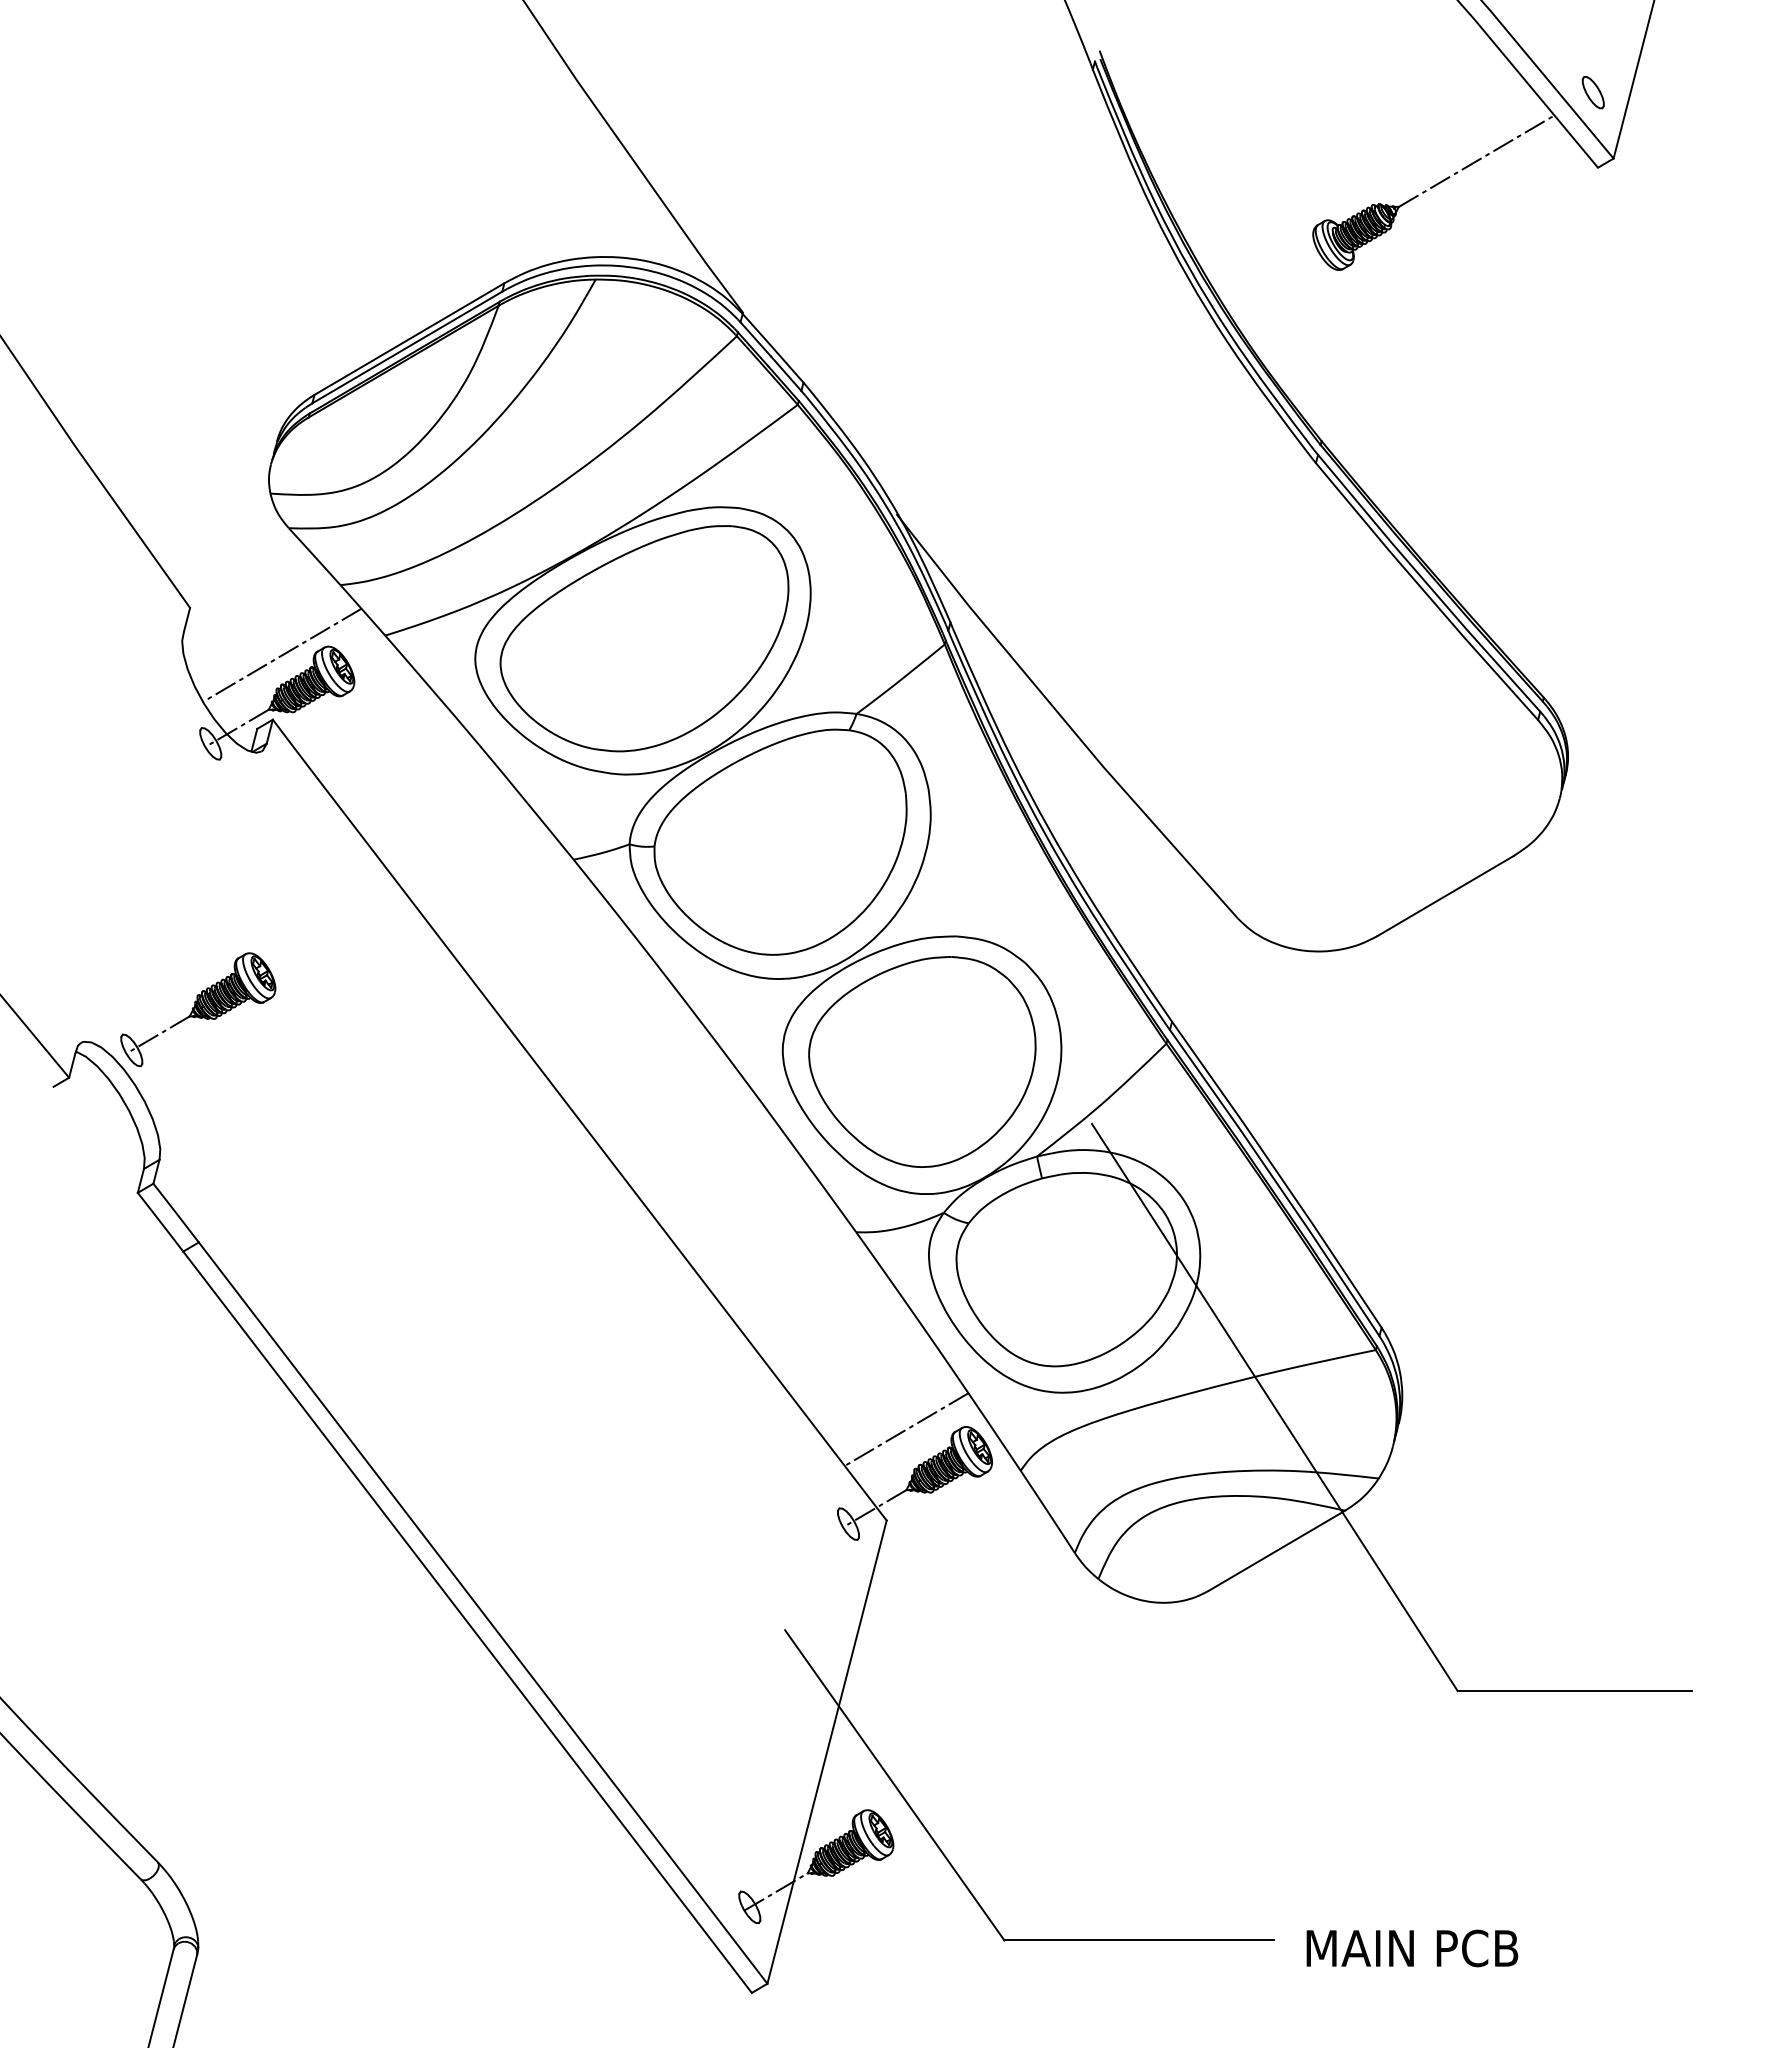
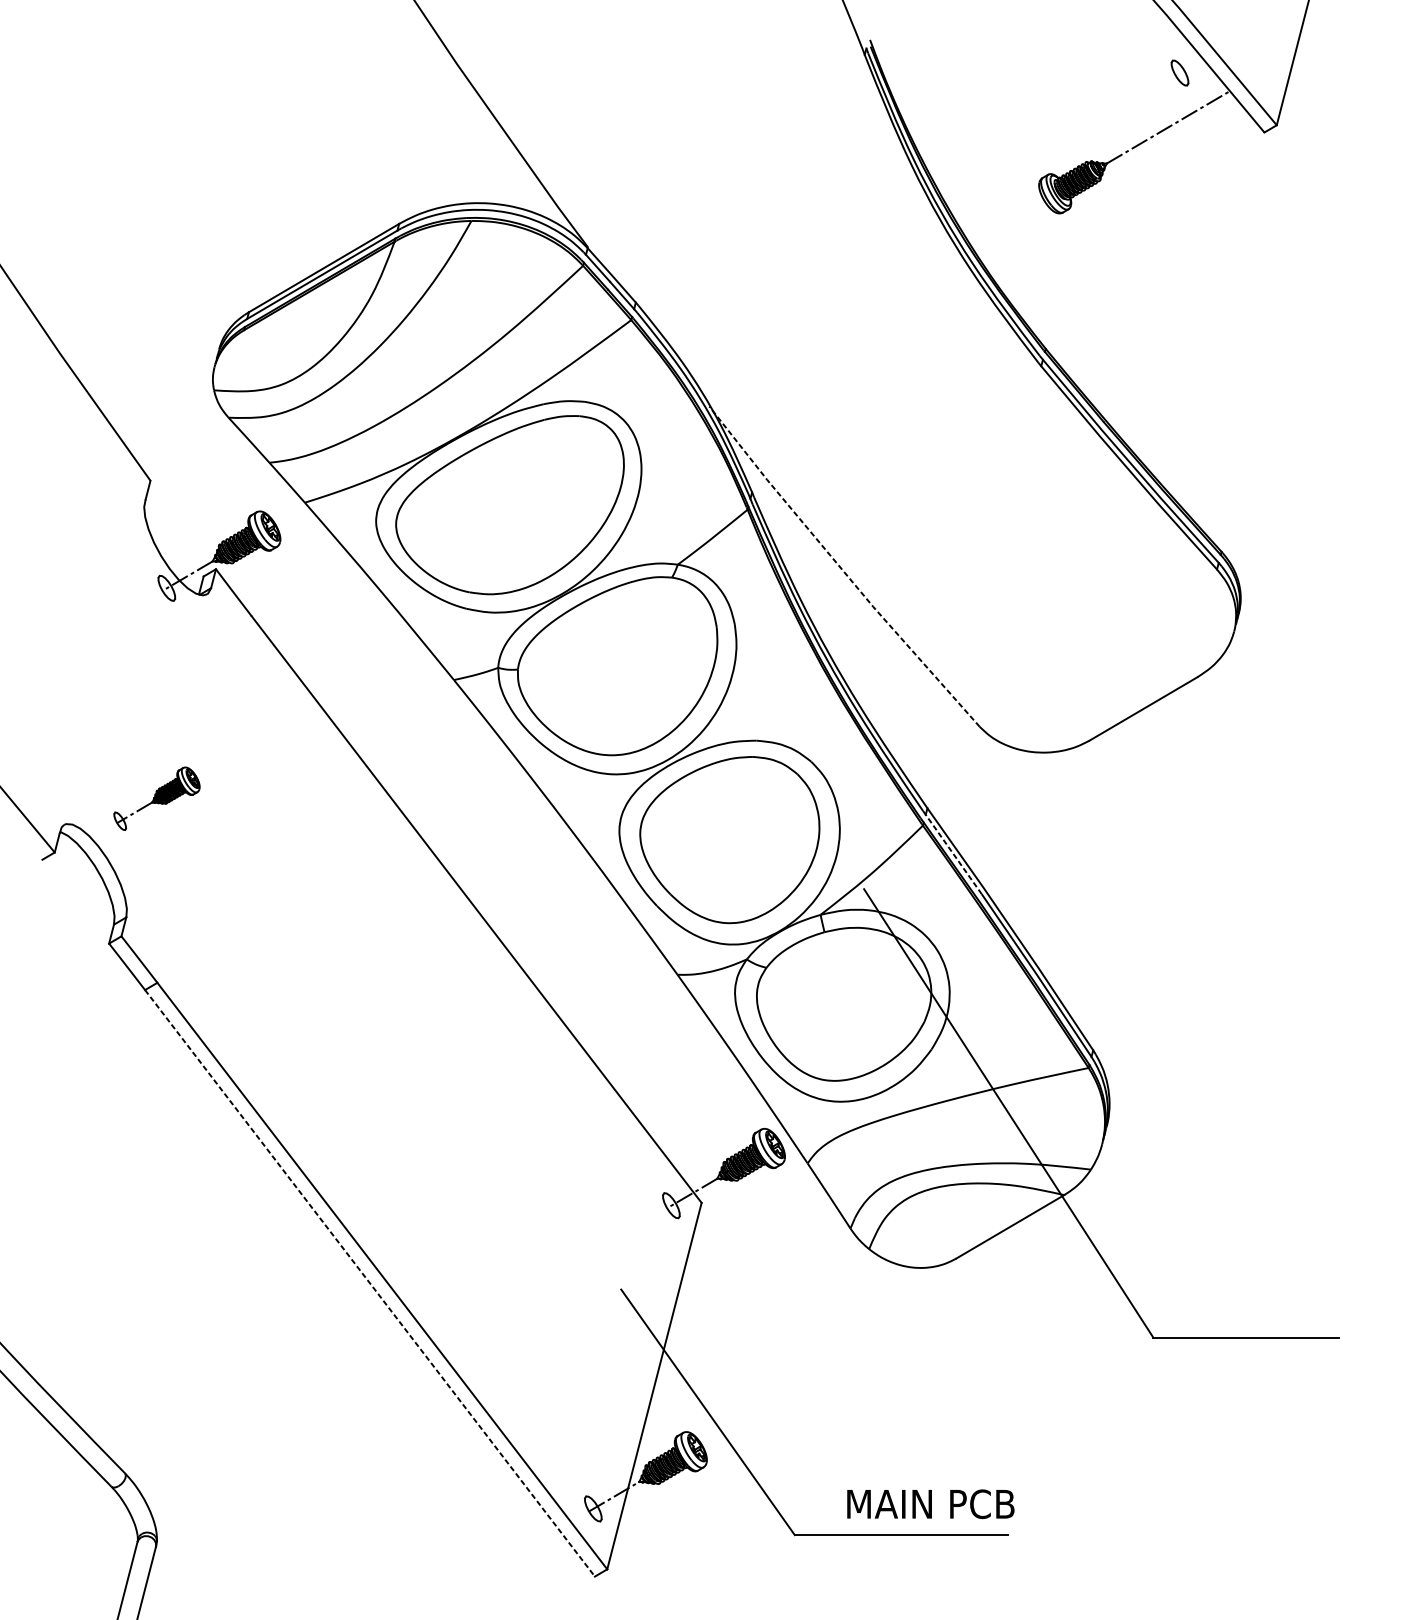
part: (1592, 92) -> (1179, 72), moved
line: (282, 654) -> (223, 517), removed
line: (1063, 718) -> (841, 568), solid -> dashed
part: (198, 1009) -> (157, 798), size x0.7
line: (1205, 1079) -> (953, 853), solid -> dashed
line: (906, 1429) -> (717, 1130), removed
line: (467, 1622) -> (369, 1283), solid -> dashed
text: (1412, 1948) -> (930, 1504), moved

